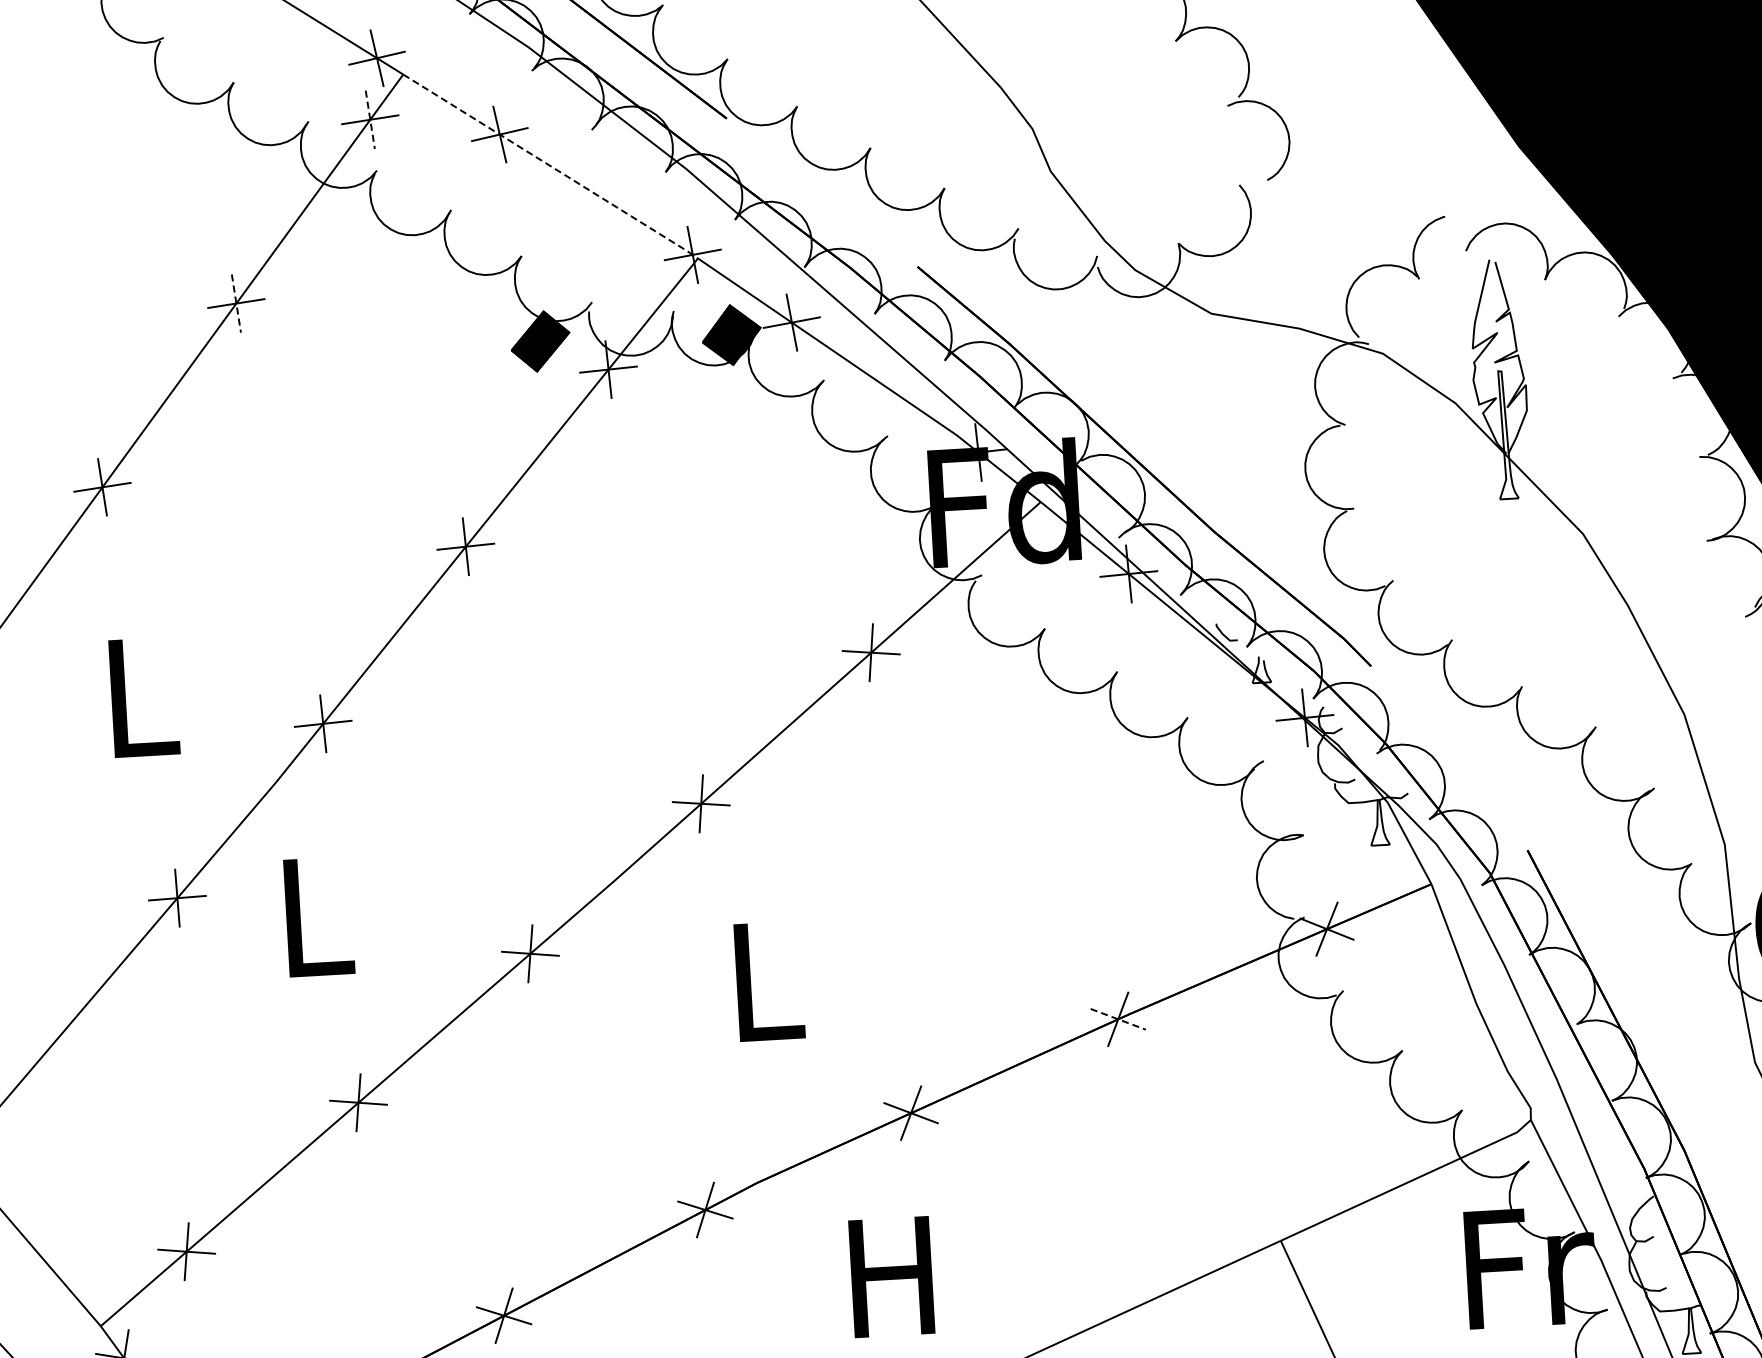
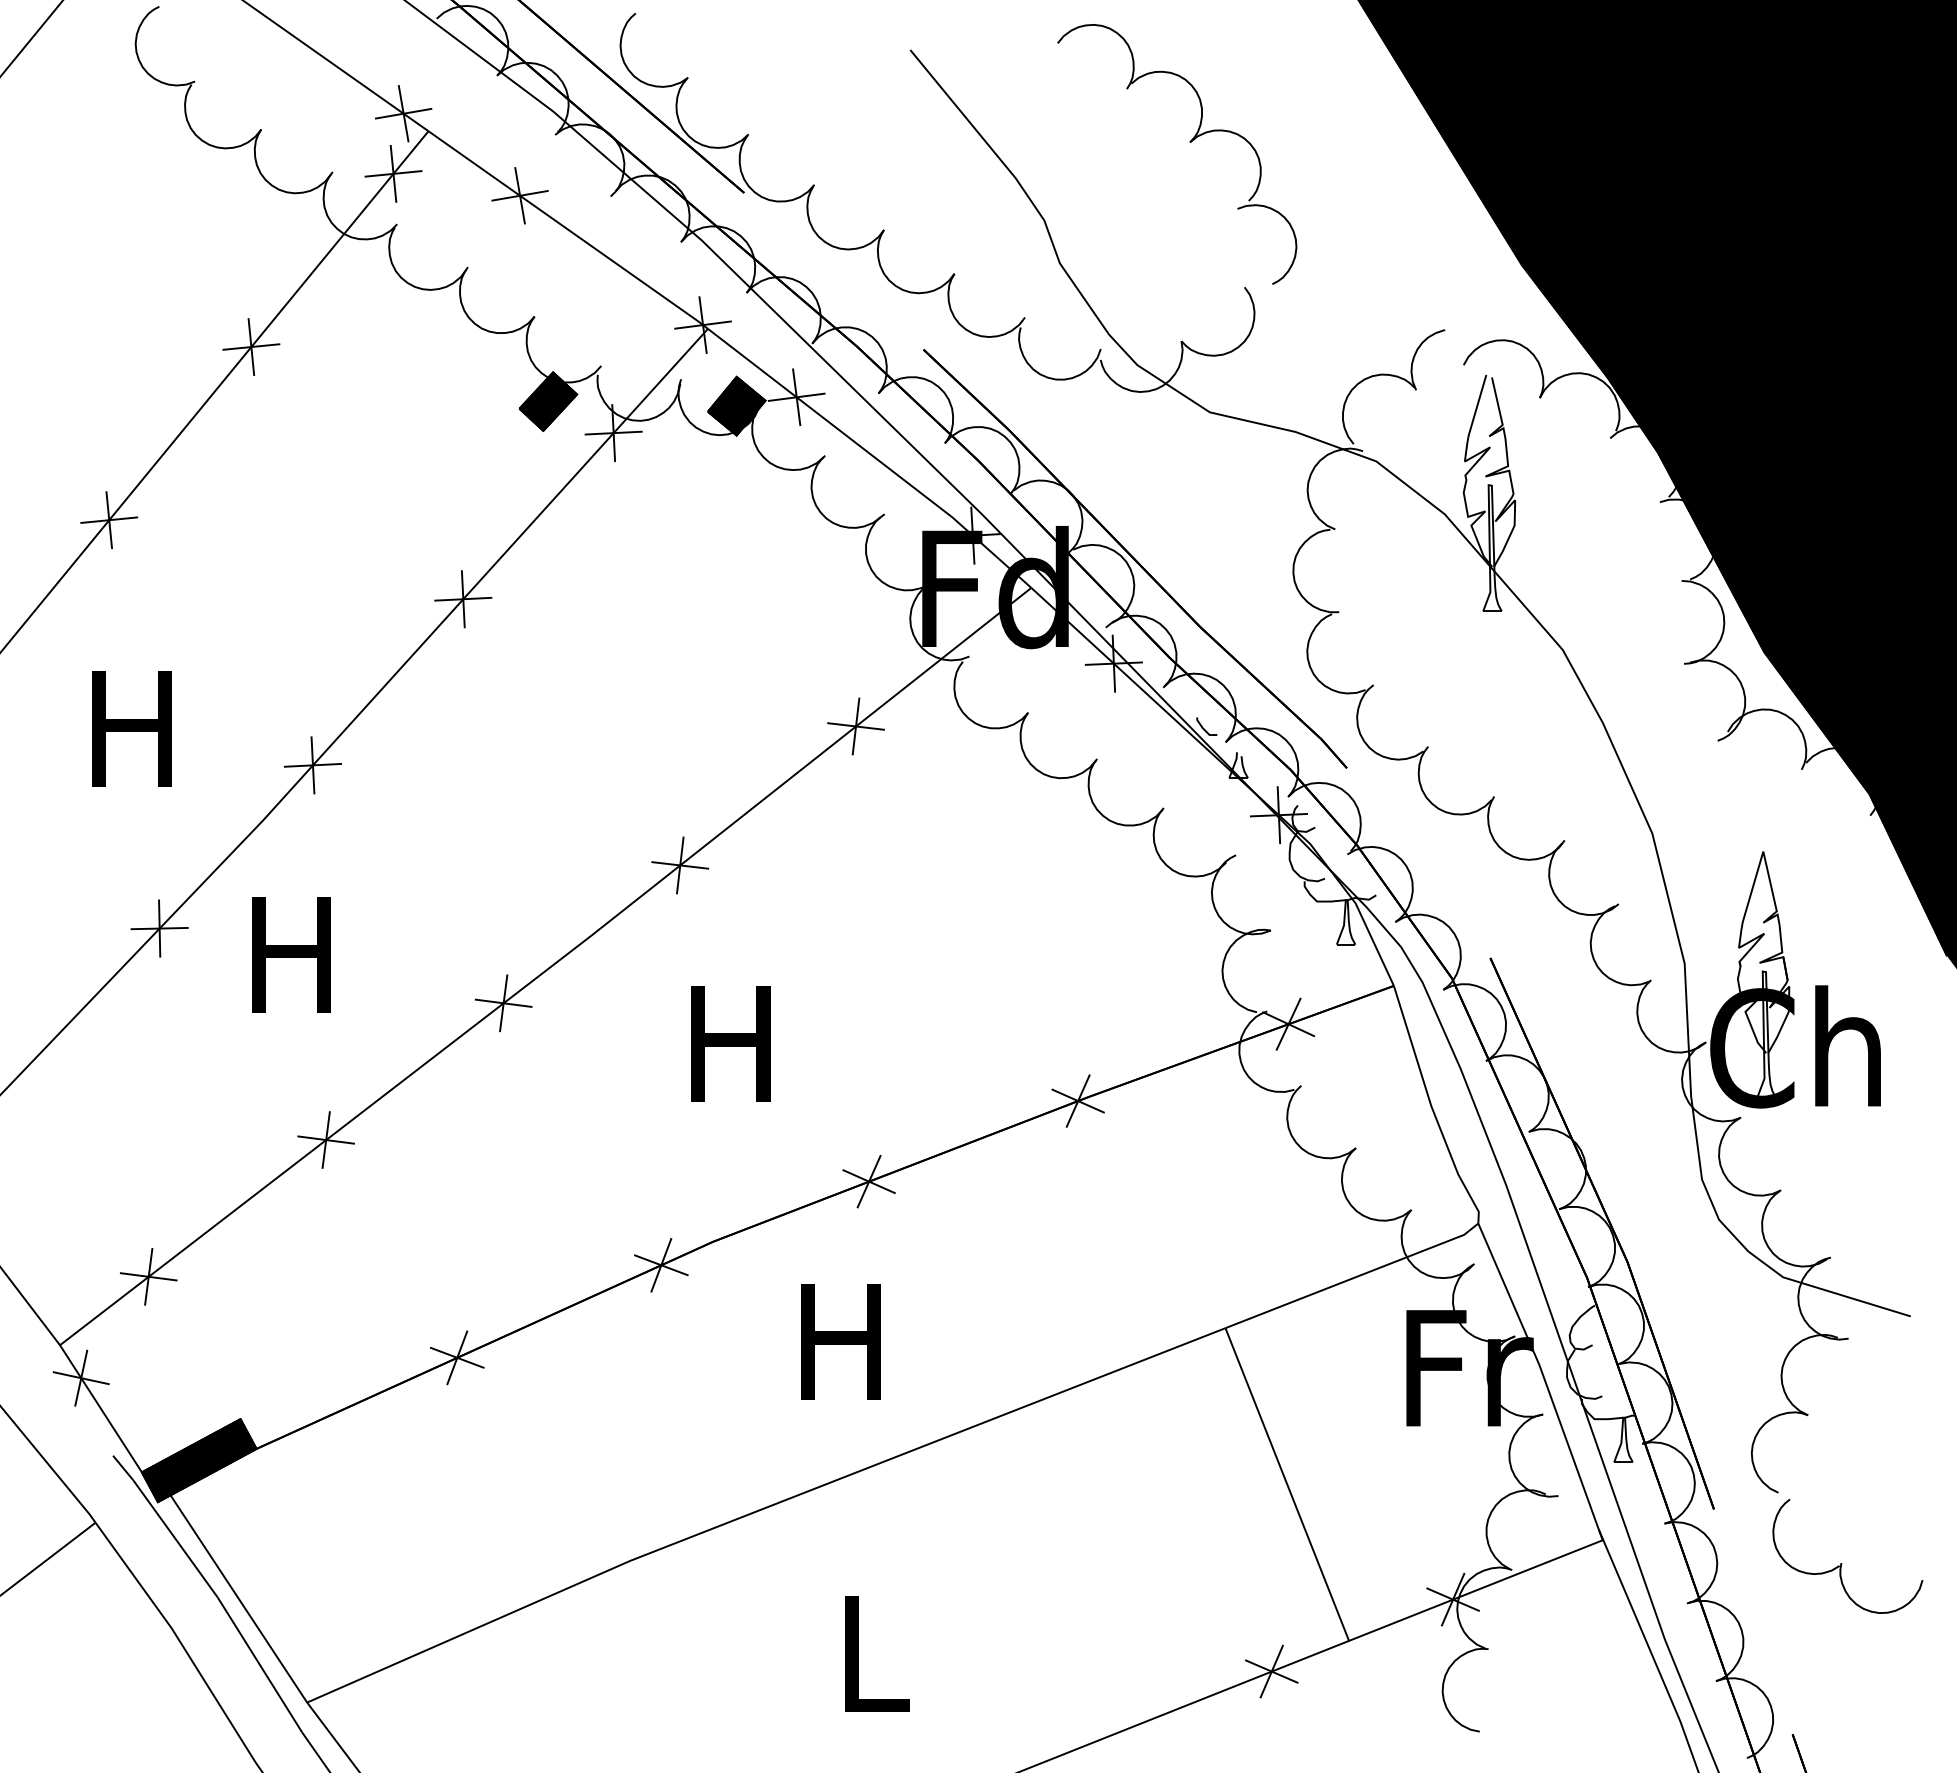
line: (370, 119) -> (393, 173), dashed -> solid
line: (550, 166) -> (568, 230), dashed -> solid
line: (236, 304) -> (251, 347), dashed -> solid
text: (137, 697) -> (131, 728), L -> H
text: (312, 916) -> (291, 954), L -> H
text: (762, 981) -> (730, 1043), L -> H
line: (1118, 1019) -> (1078, 1101), dashed -> solid

